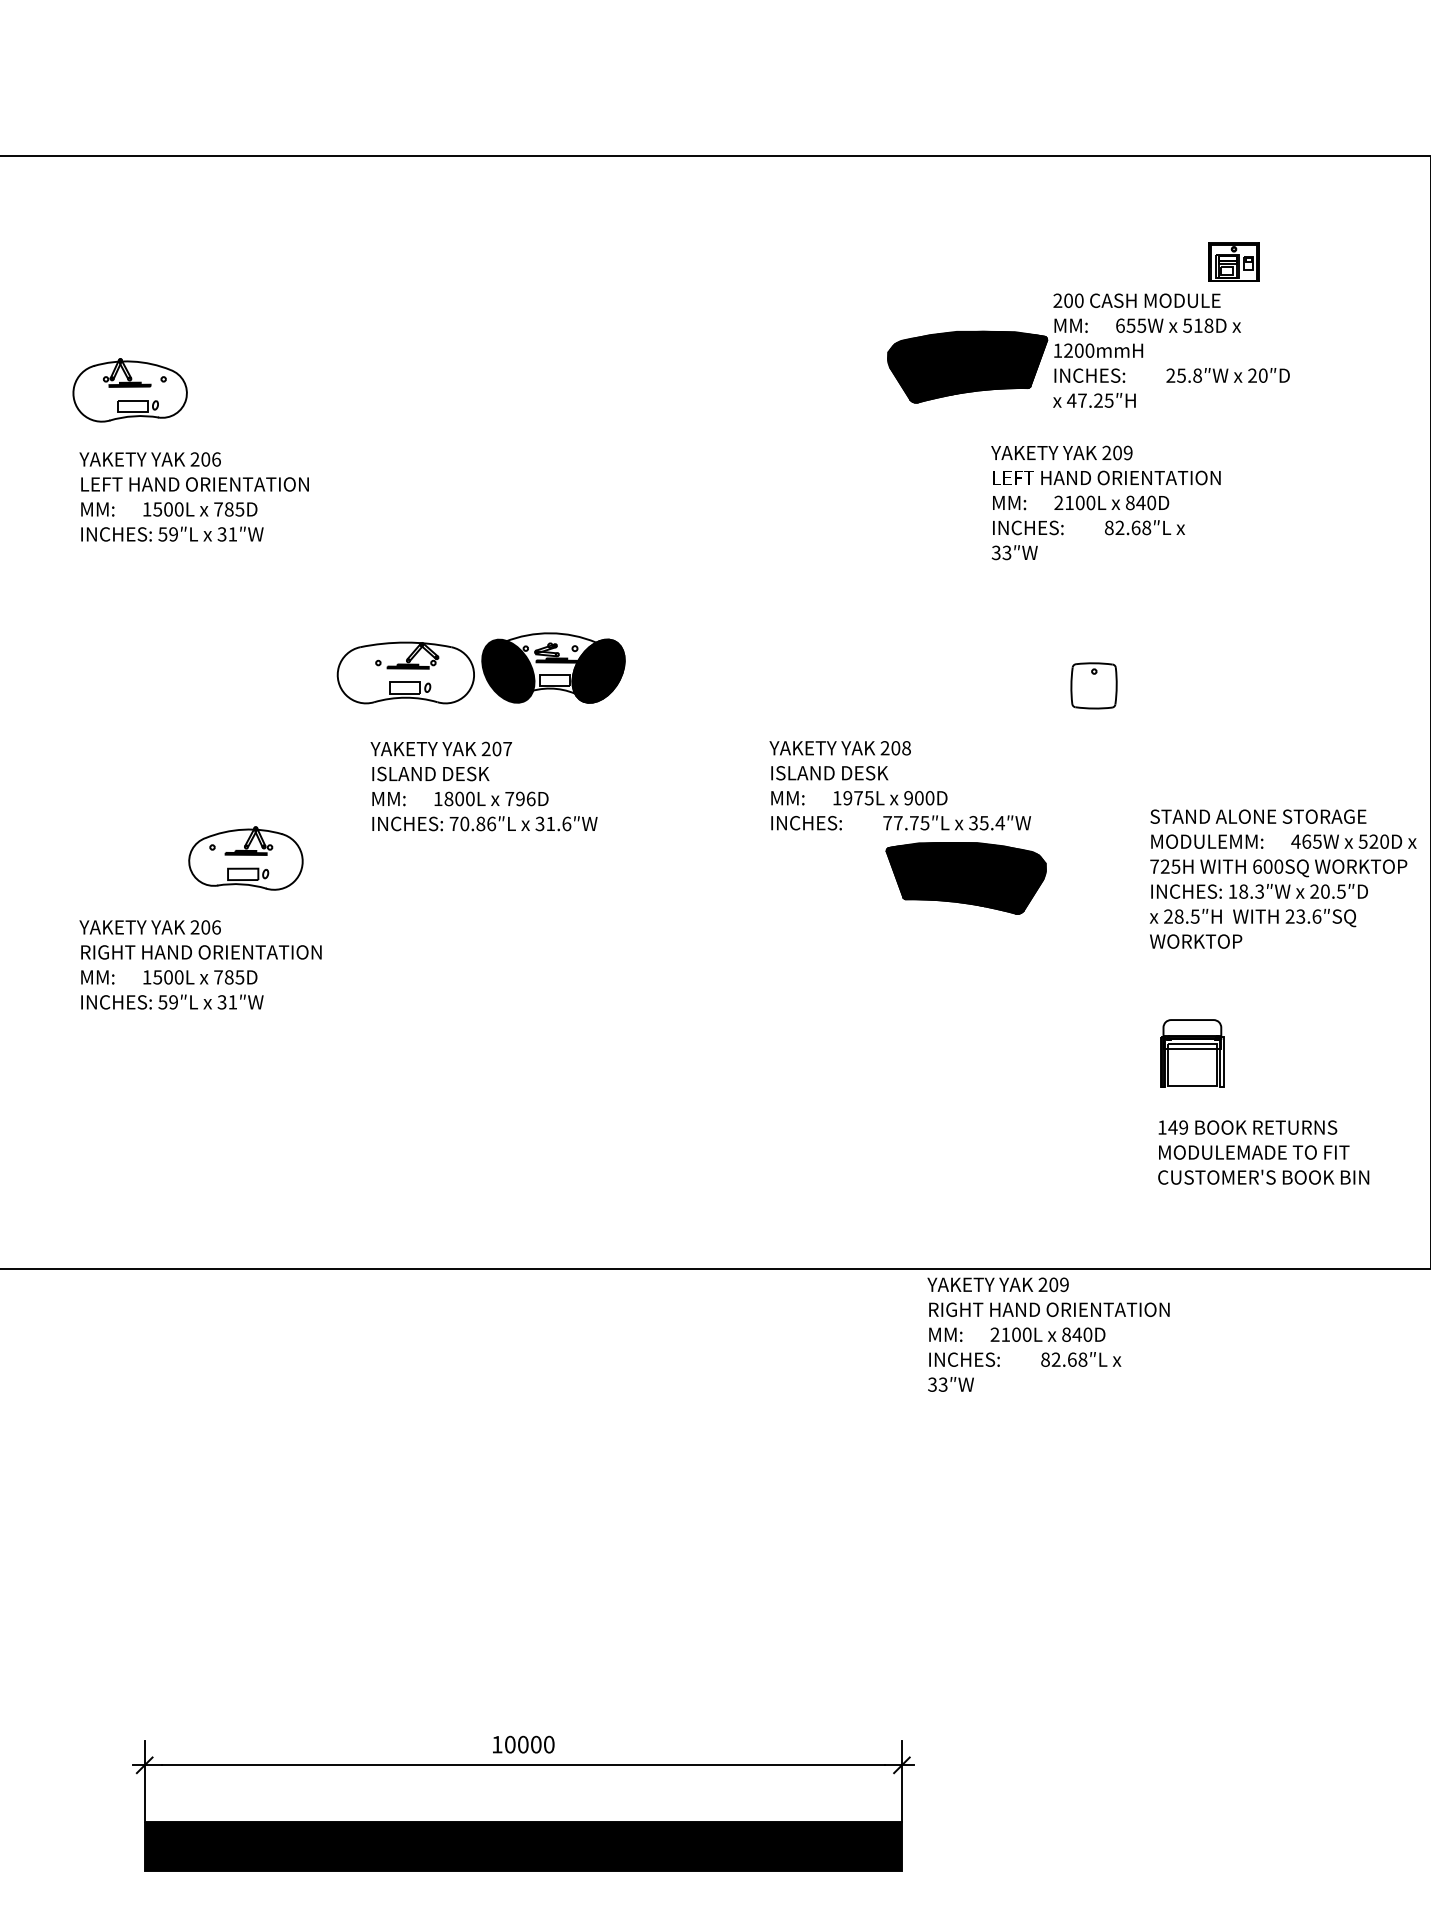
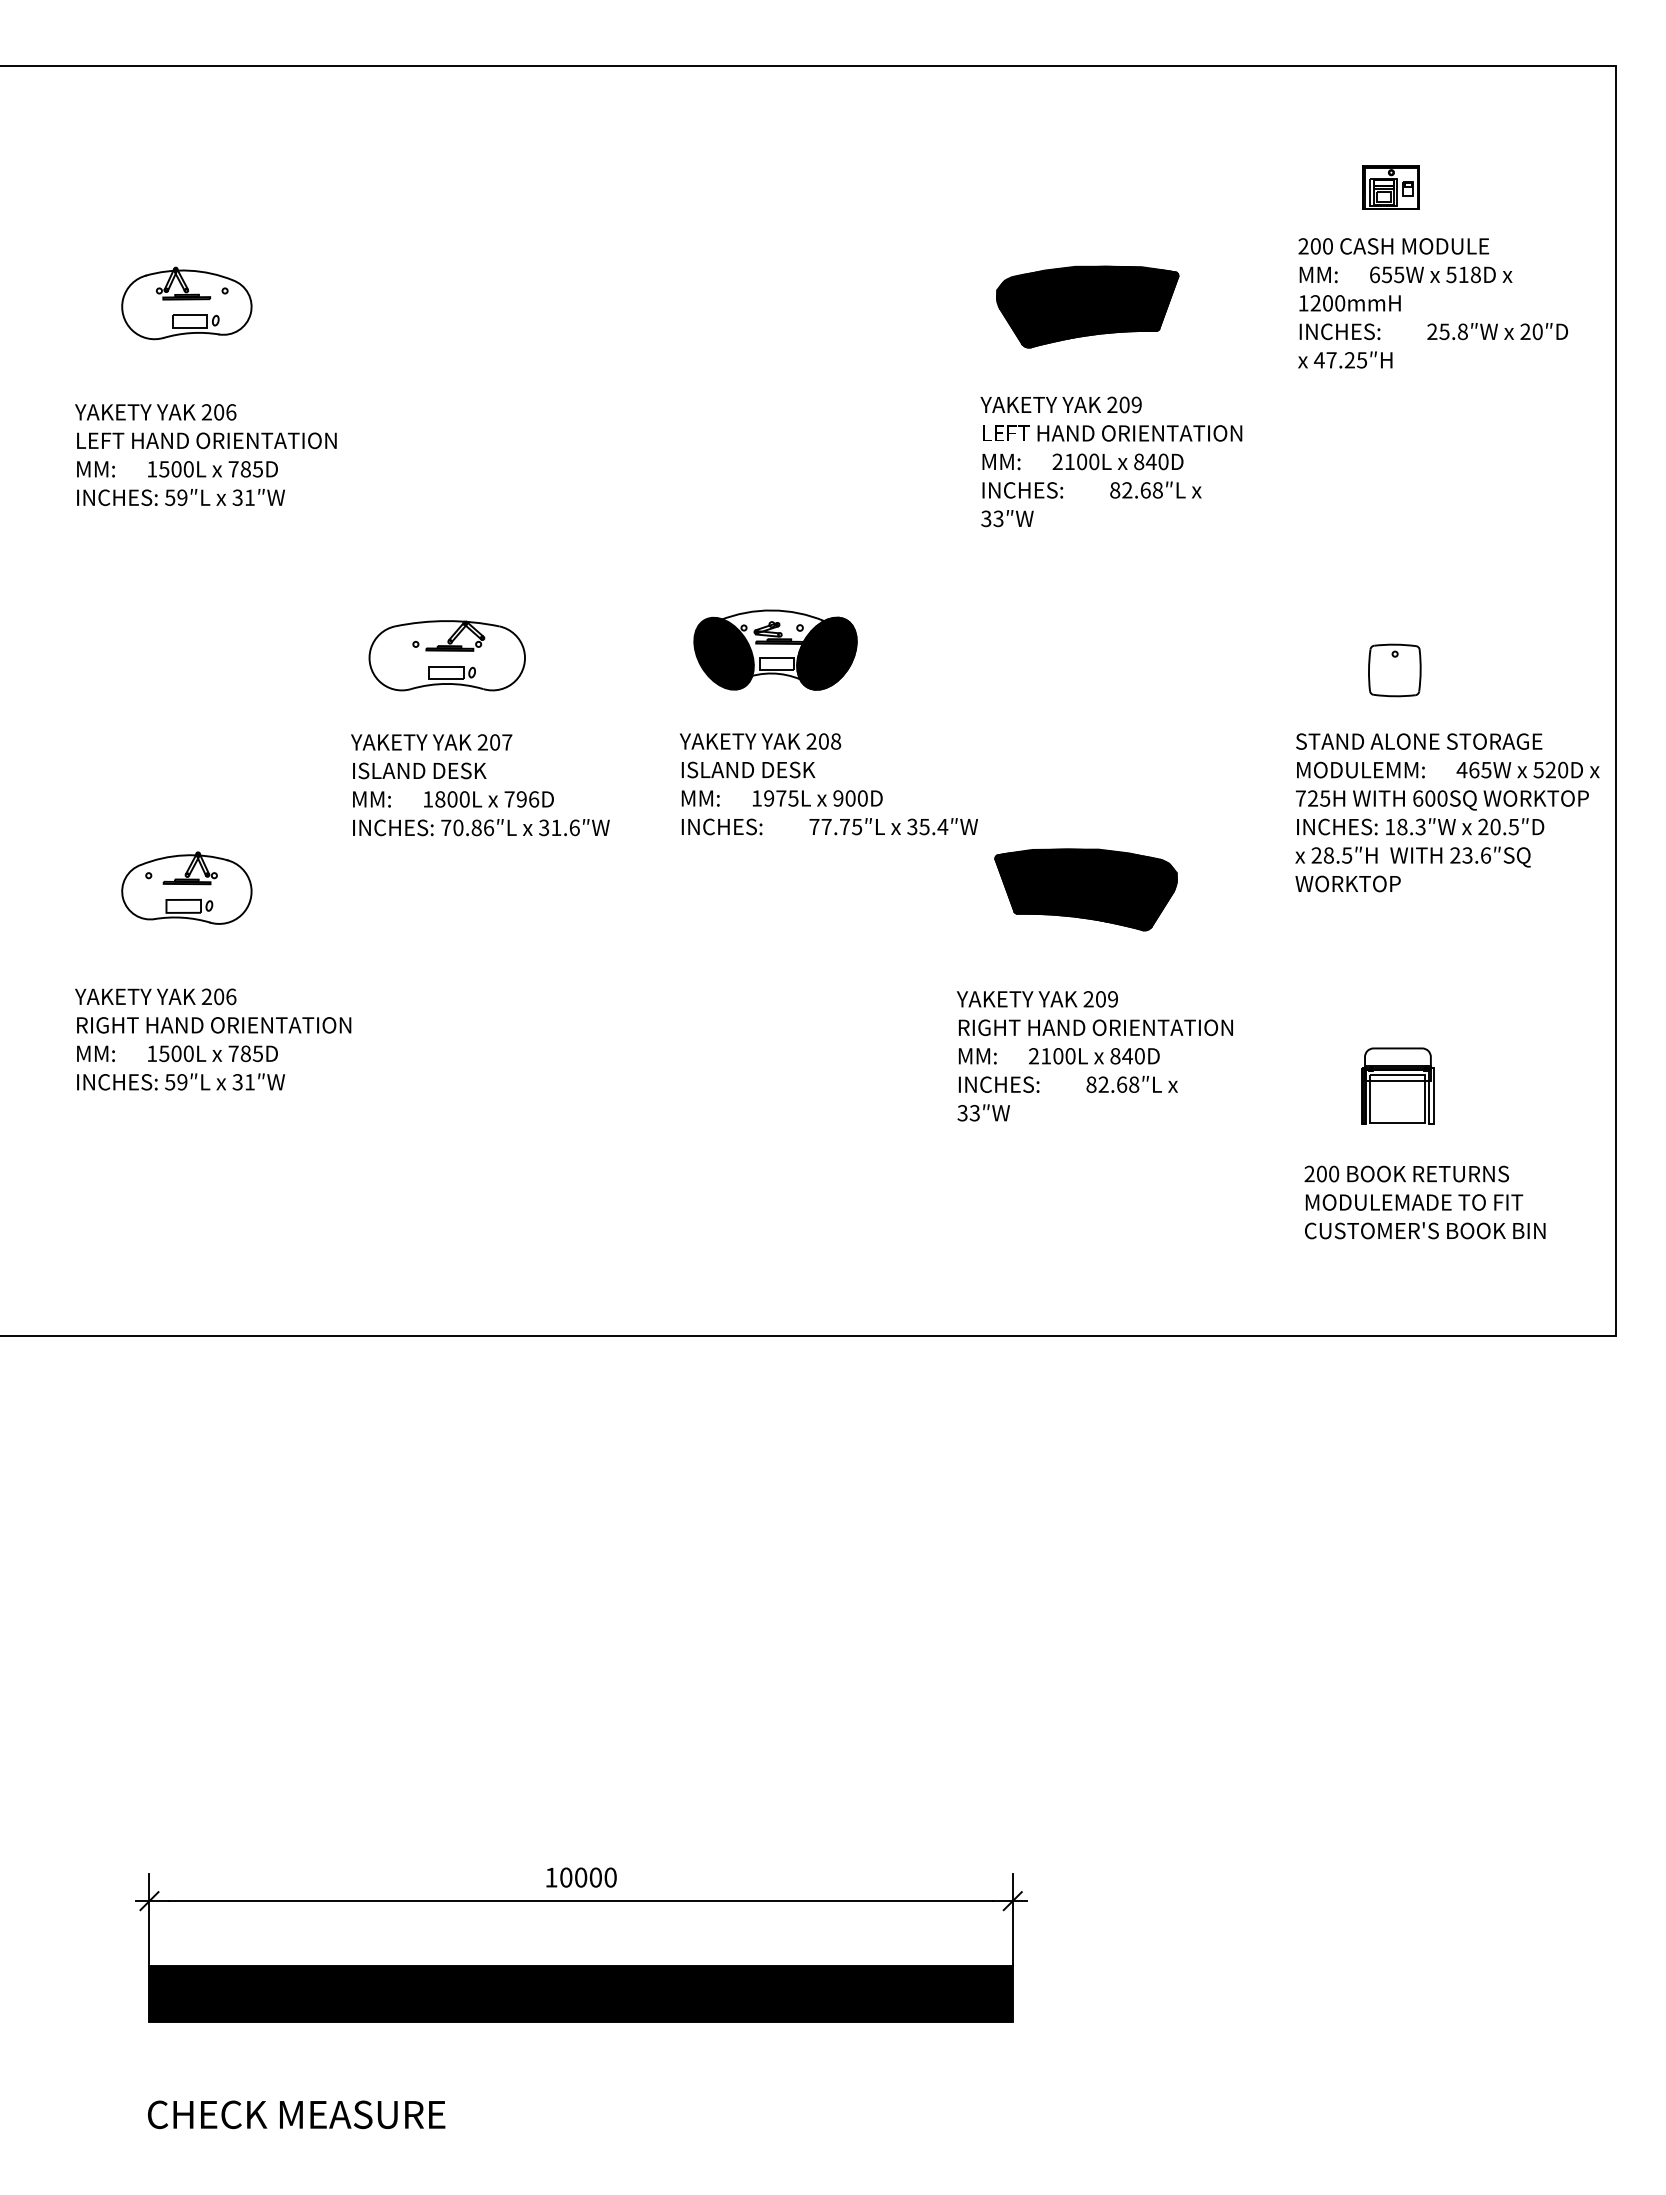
text: (1170, 350) -> (1432, 303), moved
part: (129, 390) -> (186, 303), moved
text: (1106, 502) -> (1111, 461), moved
part: (553, 667) -> (775, 649), moved
part: (1093, 685) -> (1394, 670), moved
text: (899, 785) -> (828, 784), moved
text: (484, 786) -> (480, 785), moved
part: (245, 857) -> (186, 887), moved
text: (1283, 878) -> (1447, 812), moved
text: (200, 964) -> (213, 1039), moved
part: (1192, 1052) -> (1397, 1085), moved
text: (1172, 1127) -> (1321, 1173), 149 -> 200
text: (1048, 1334) -> (1094, 1056), moved

